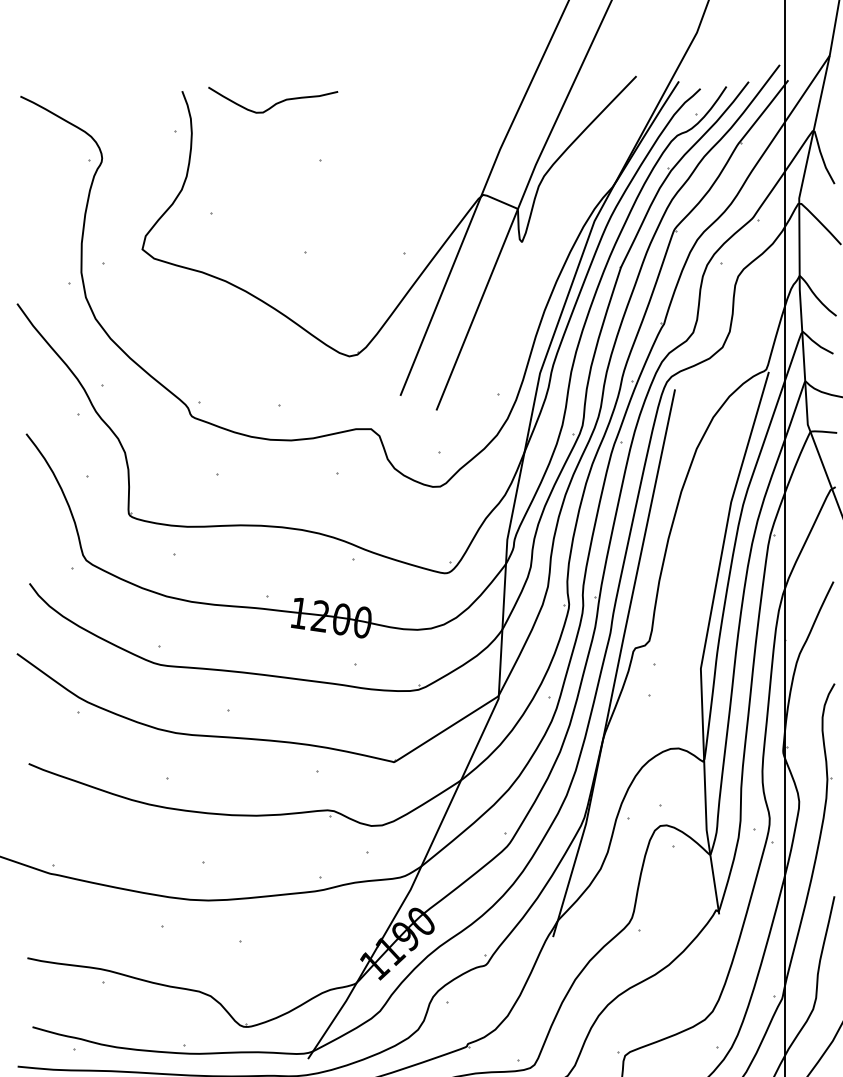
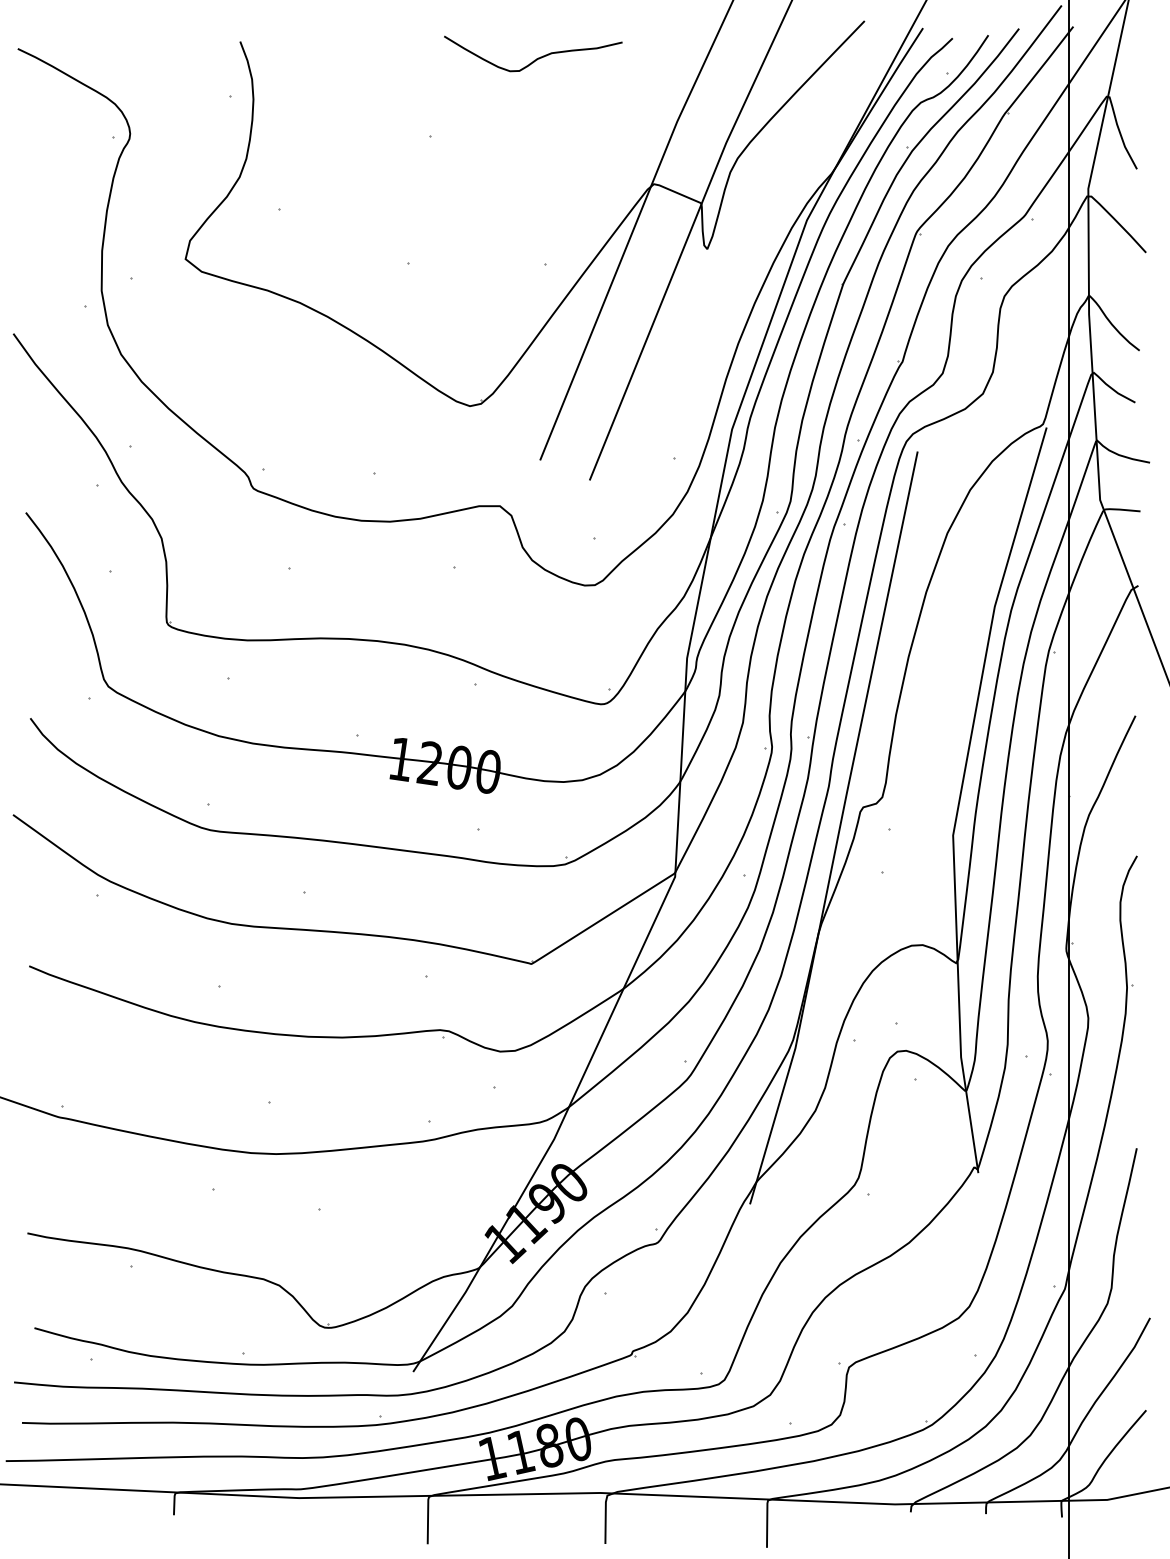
curve: (275, 103) -> (536, 58), moved

